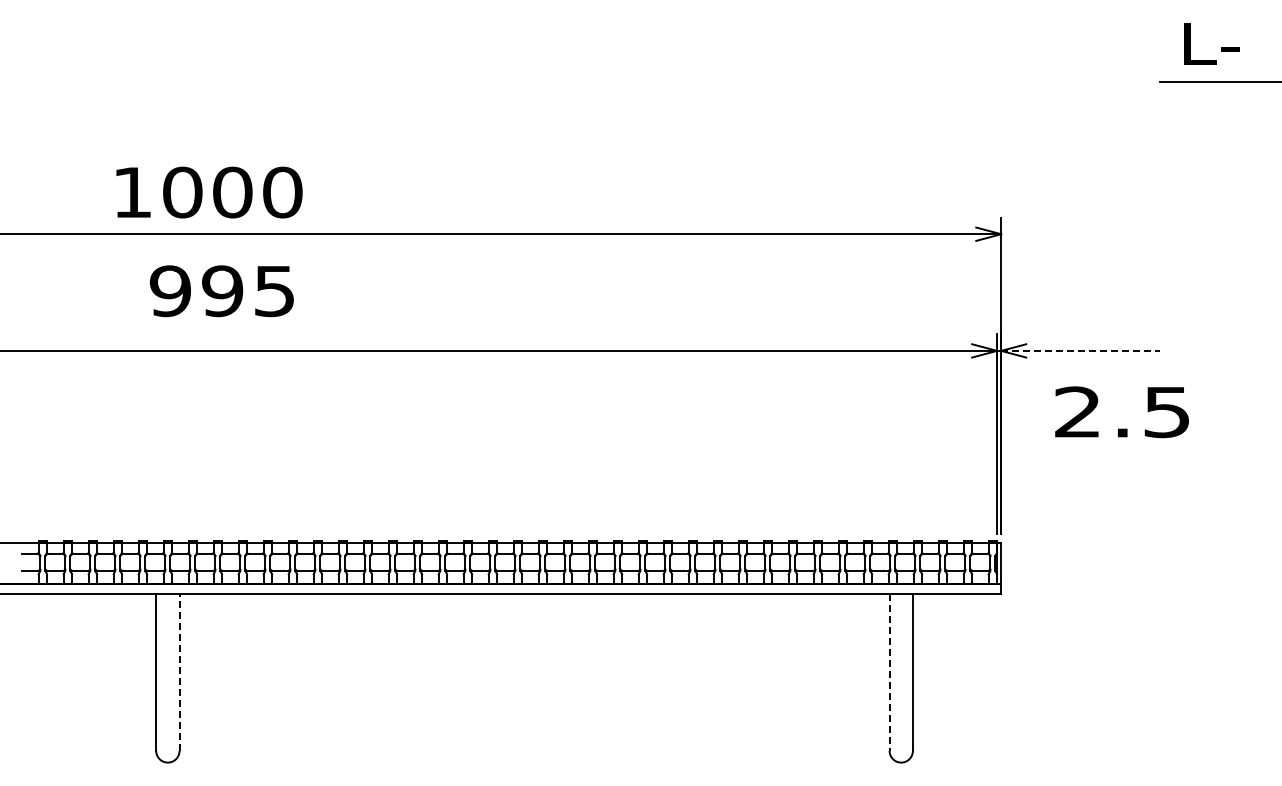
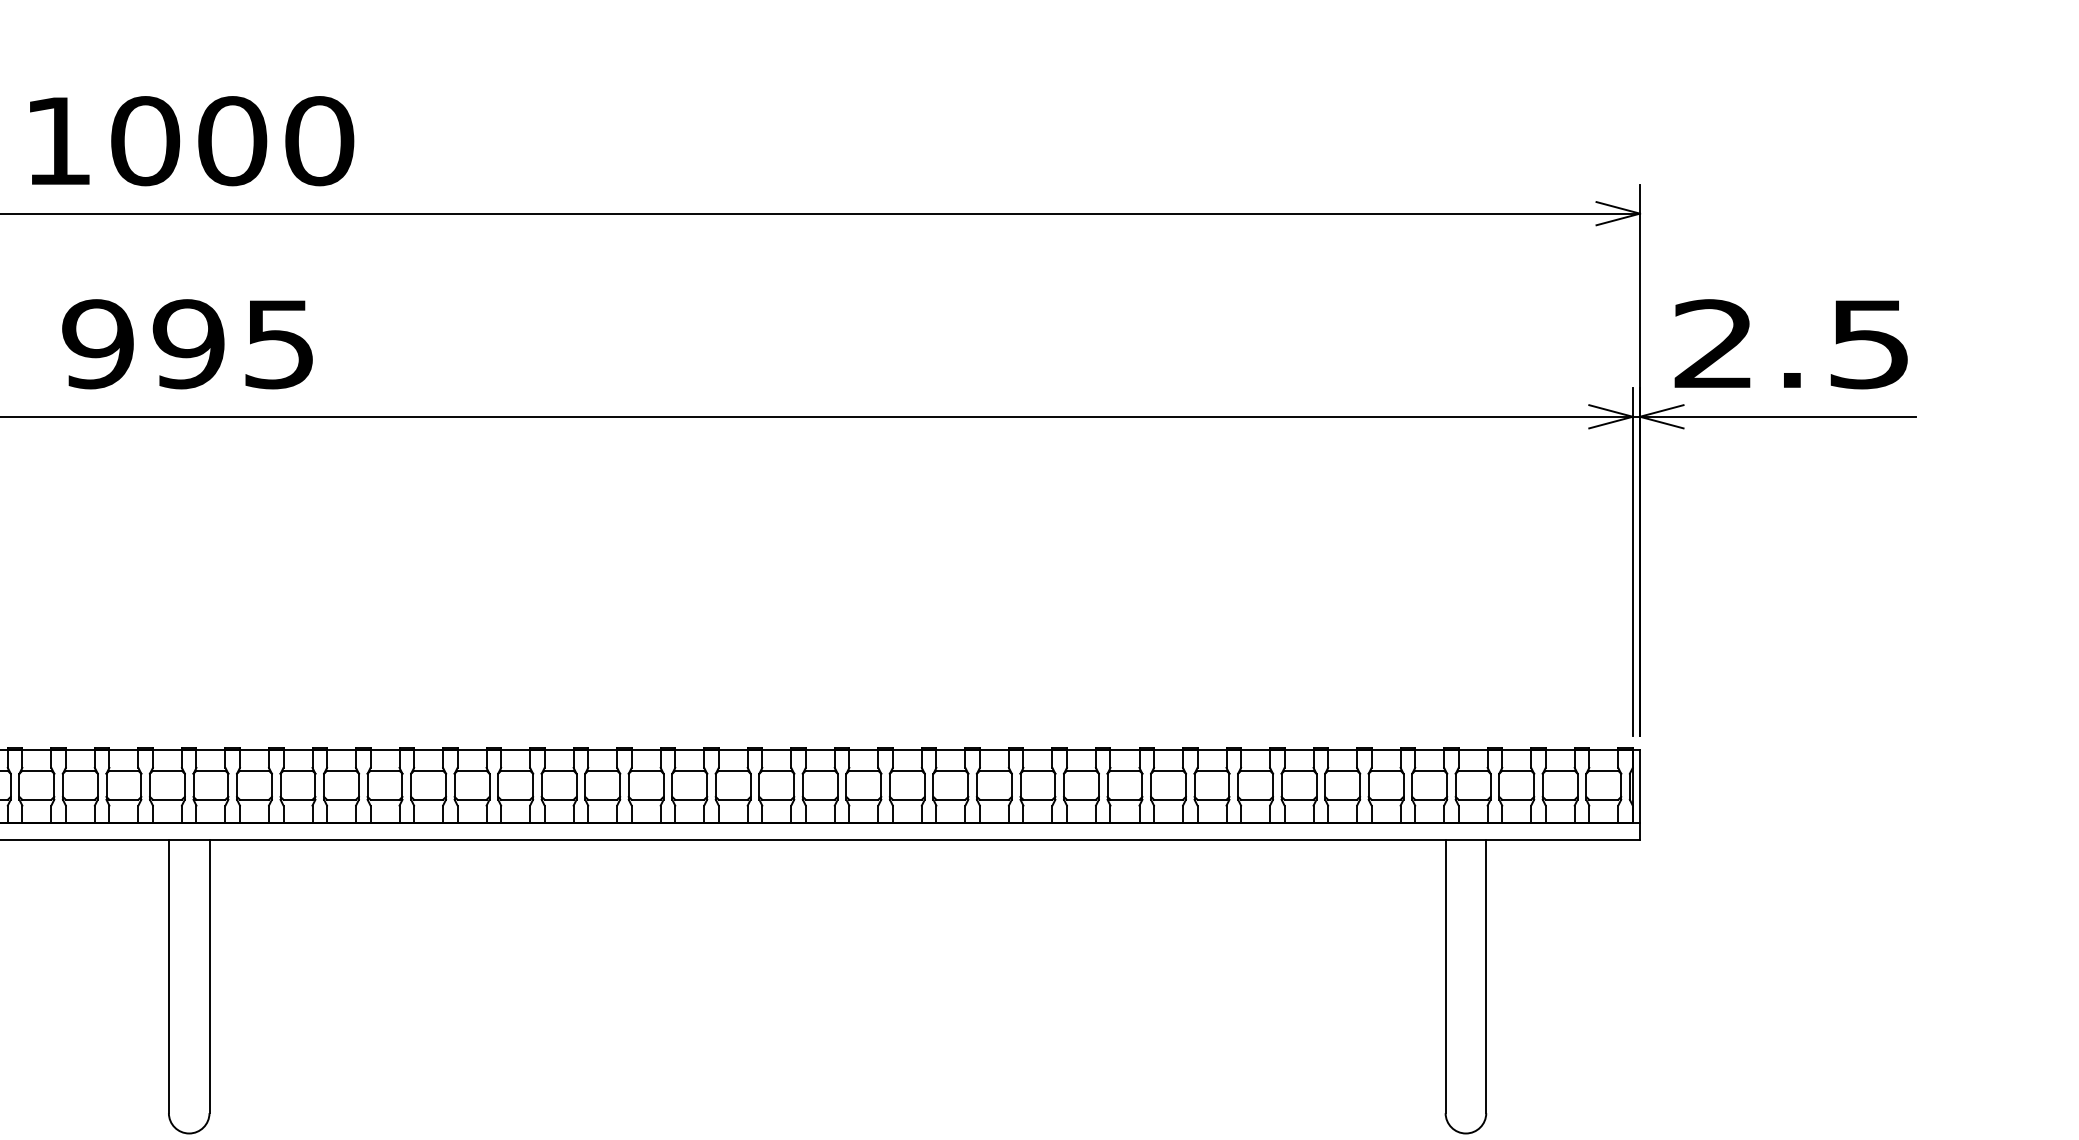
text: (209, 192) -> (192, 141), moved
text: (221, 291) -> (186, 344), moved
line: (1080, 350) -> (1778, 416), dashed -> solid
text: (1121, 412) -> (1790, 344), moved
line: (179, 672) -> (209, 976), dashed -> solid
line: (889, 673) -> (1445, 978), dashed -> solid

